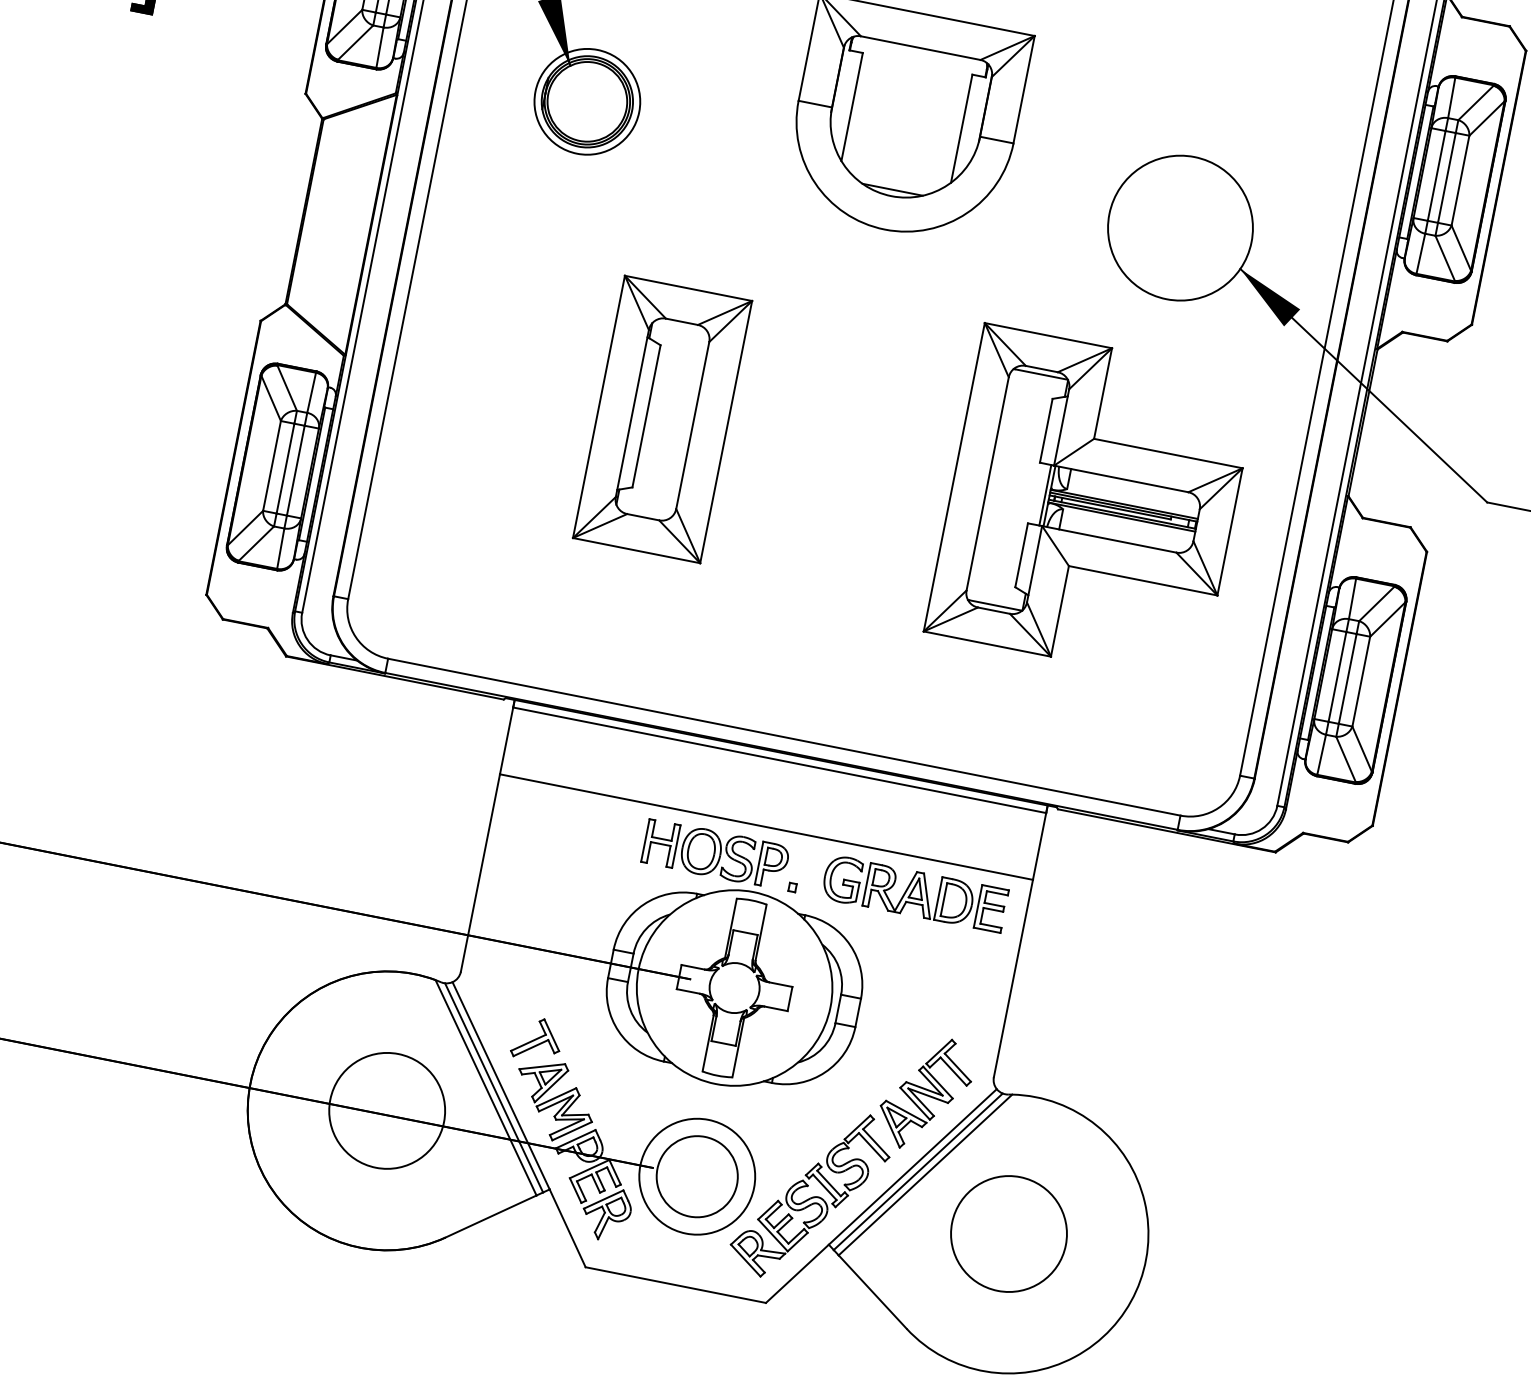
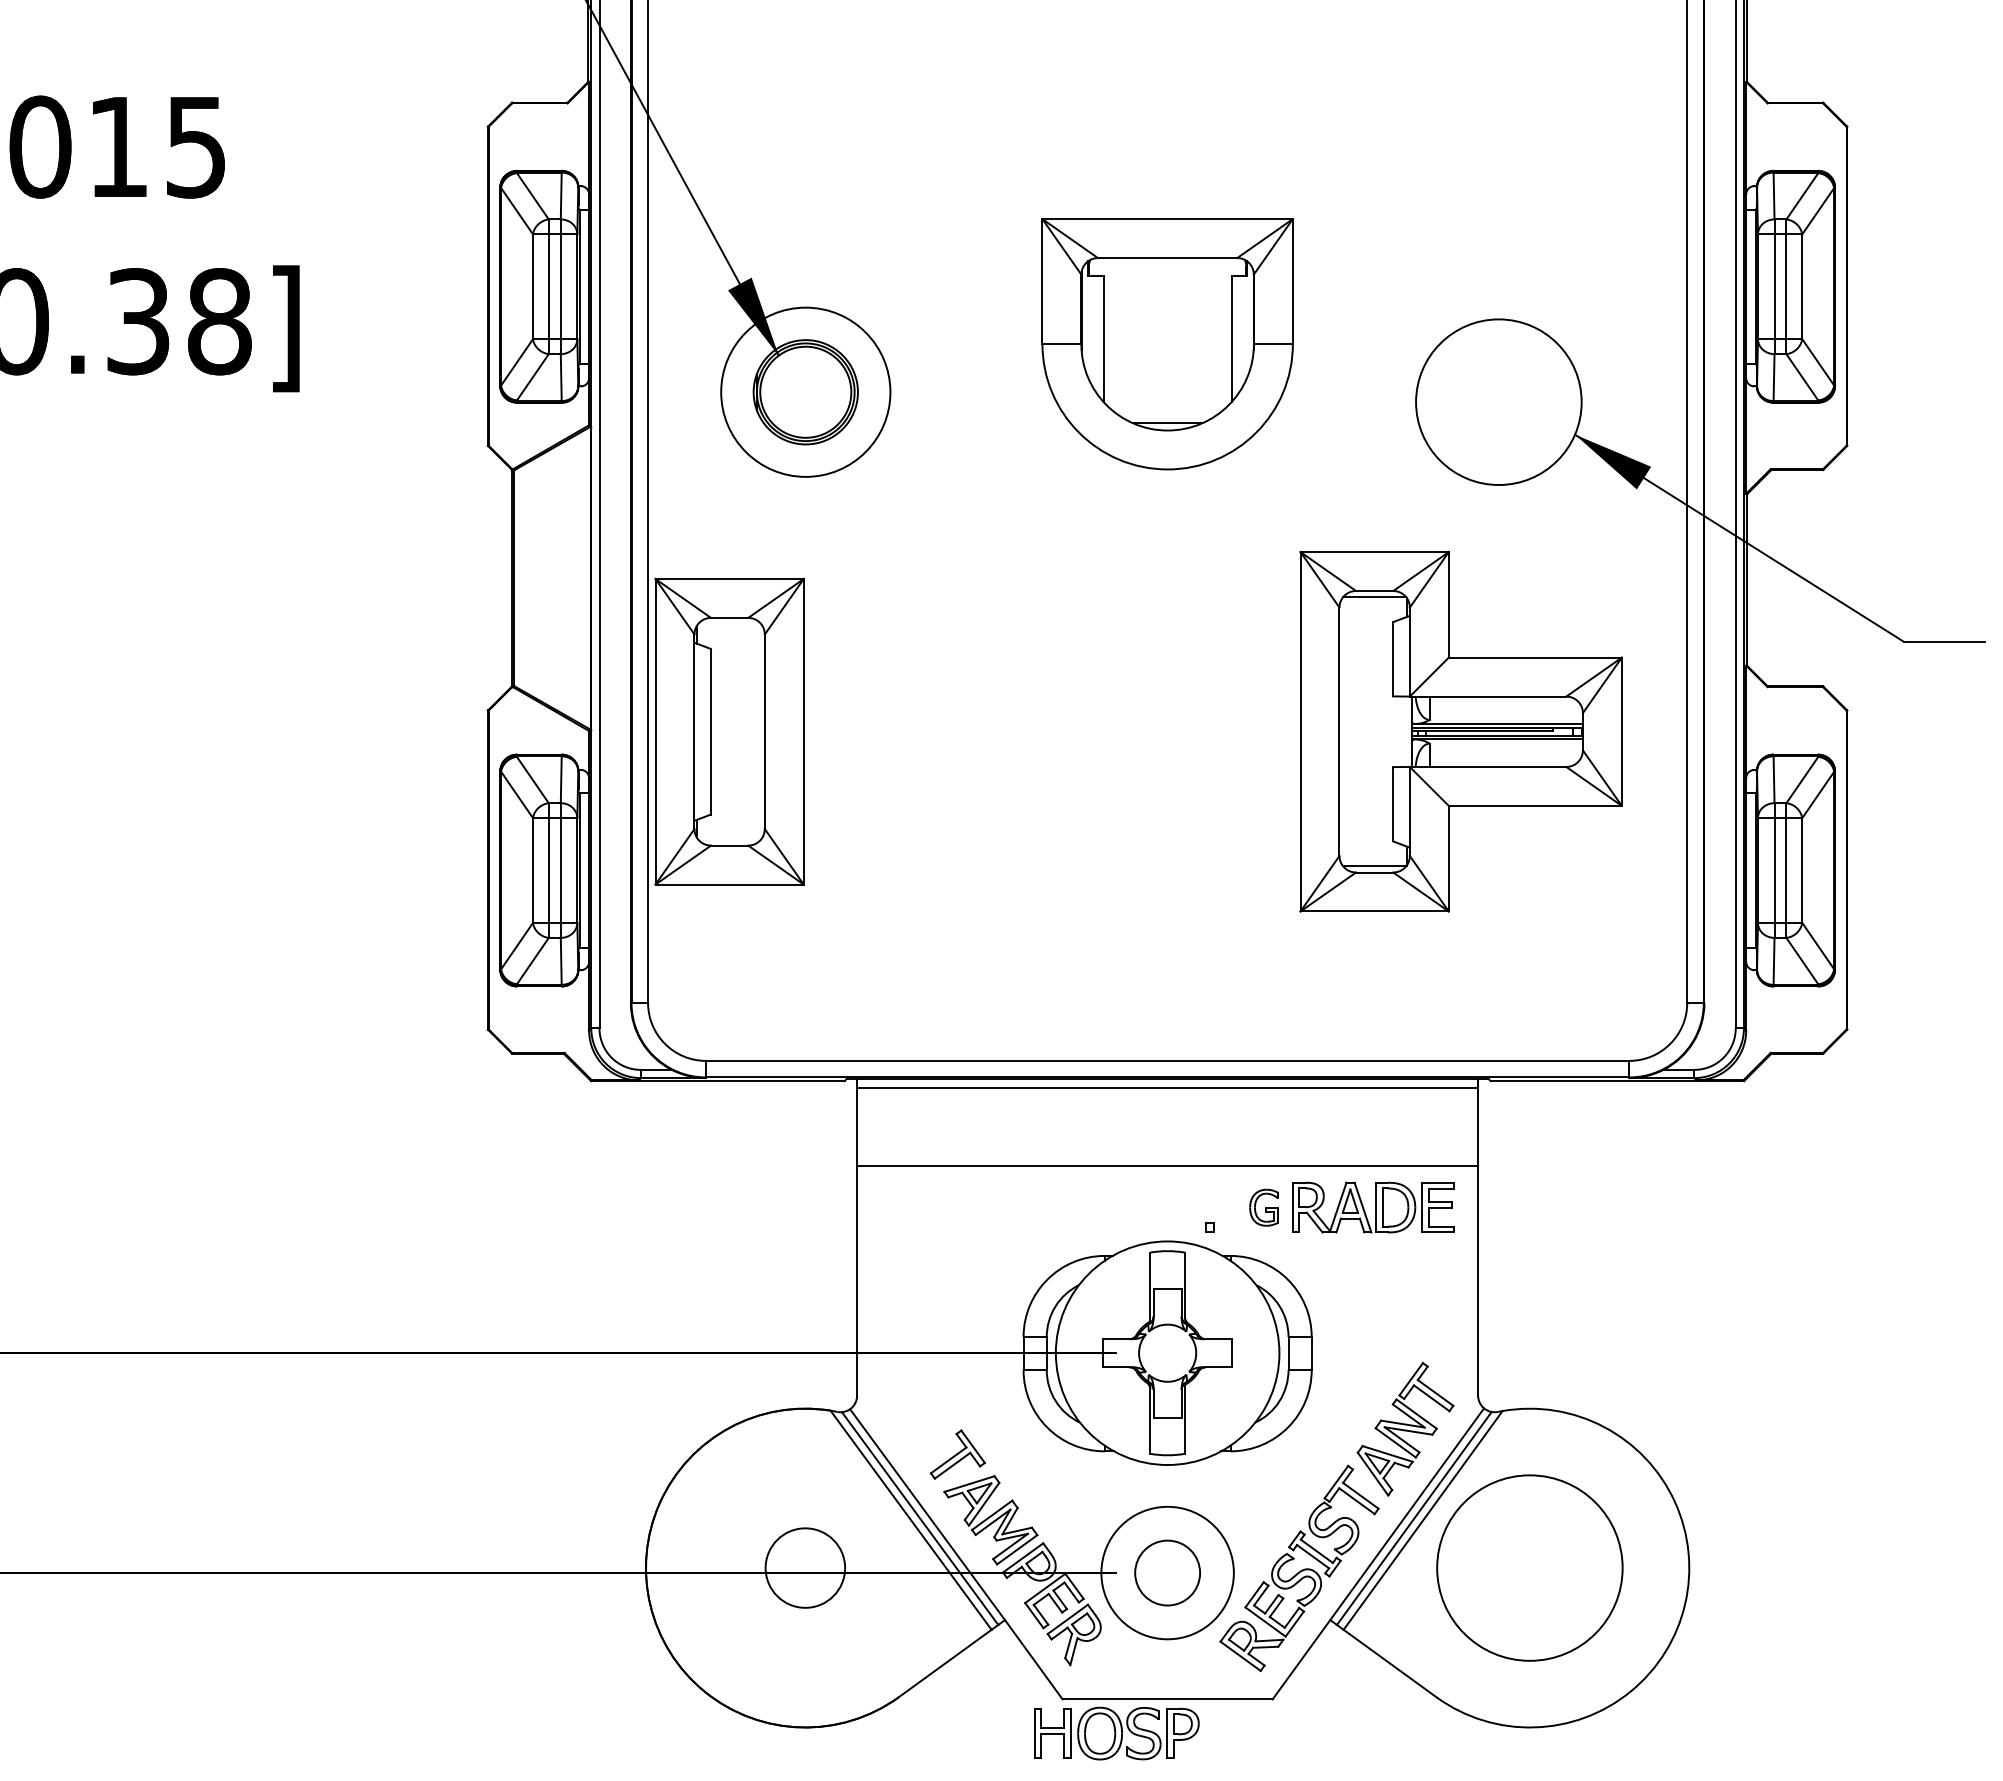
circle: (587, 101) -> (805, 391), size x1.4
part: (662, 419) -> (729, 731), moved
line: (1045, 495) -> (1406, 731), removed
part: (715, 854) -> (1116, 1733), moved
part: (841, 879) -> (1263, 1207), size x0.7
circle: (387, 1110) -> (805, 1567), size x0.6
circle: (697, 1176) -> (1167, 1572), size x0.7
circle: (1008, 1233) -> (1529, 1567), size x1.4

